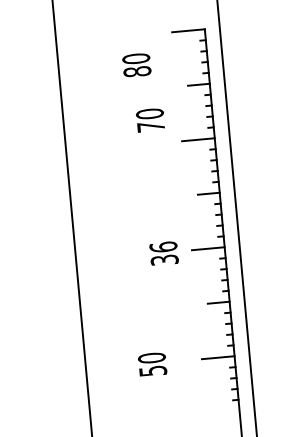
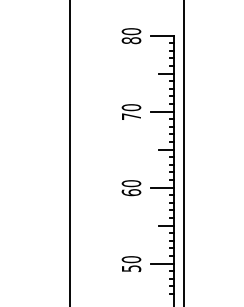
text: (136, 65) -> (131, 36), moved
text: (150, 119) -> (131, 111), moved
text: (164, 254) -> (131, 188), 36 -> 60
text: (152, 363) -> (131, 263), moved

